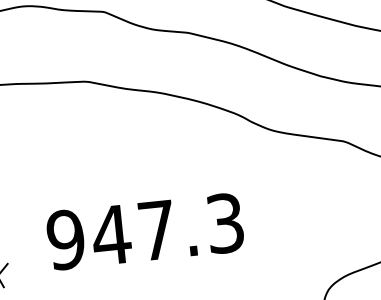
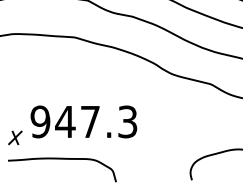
text: (144, 230) -> (83, 121), moved

